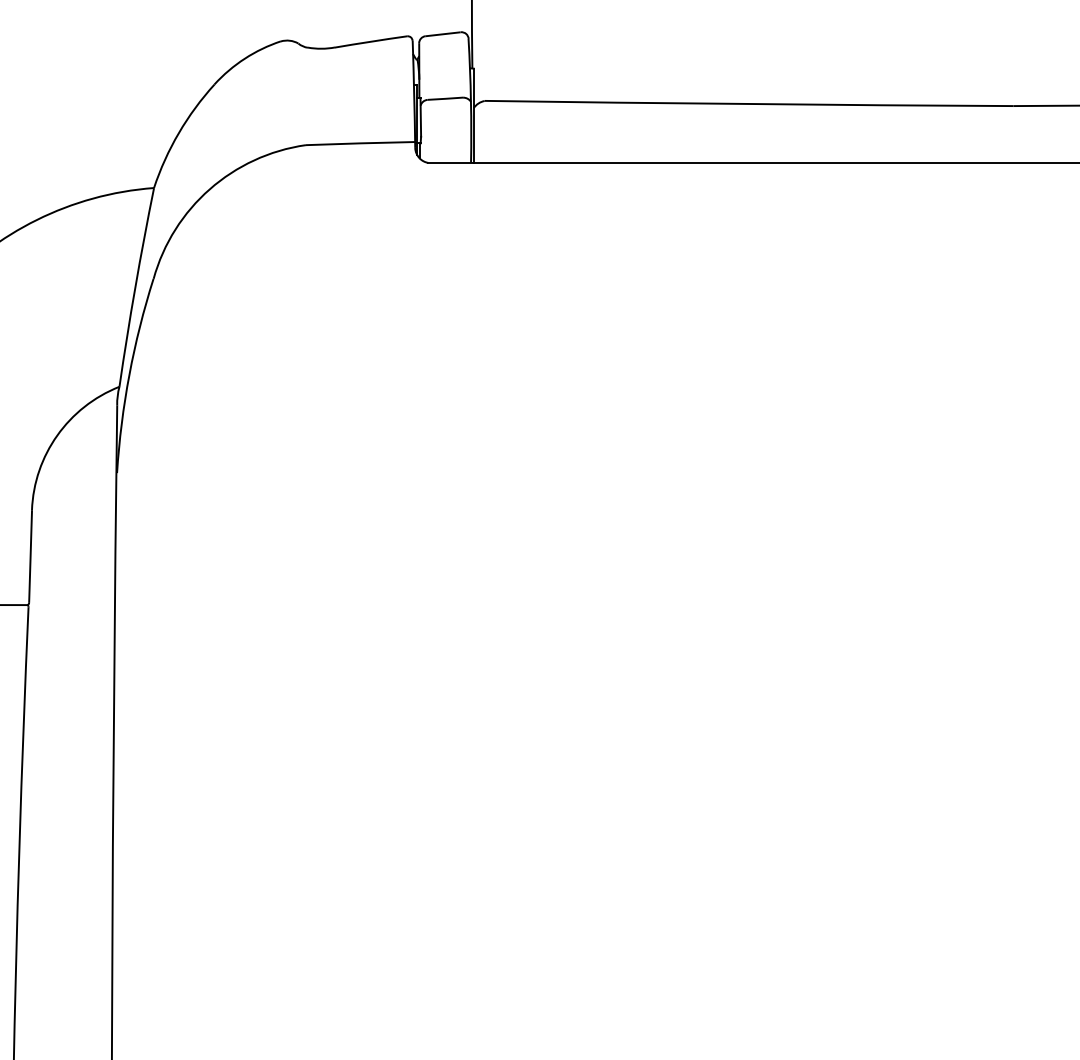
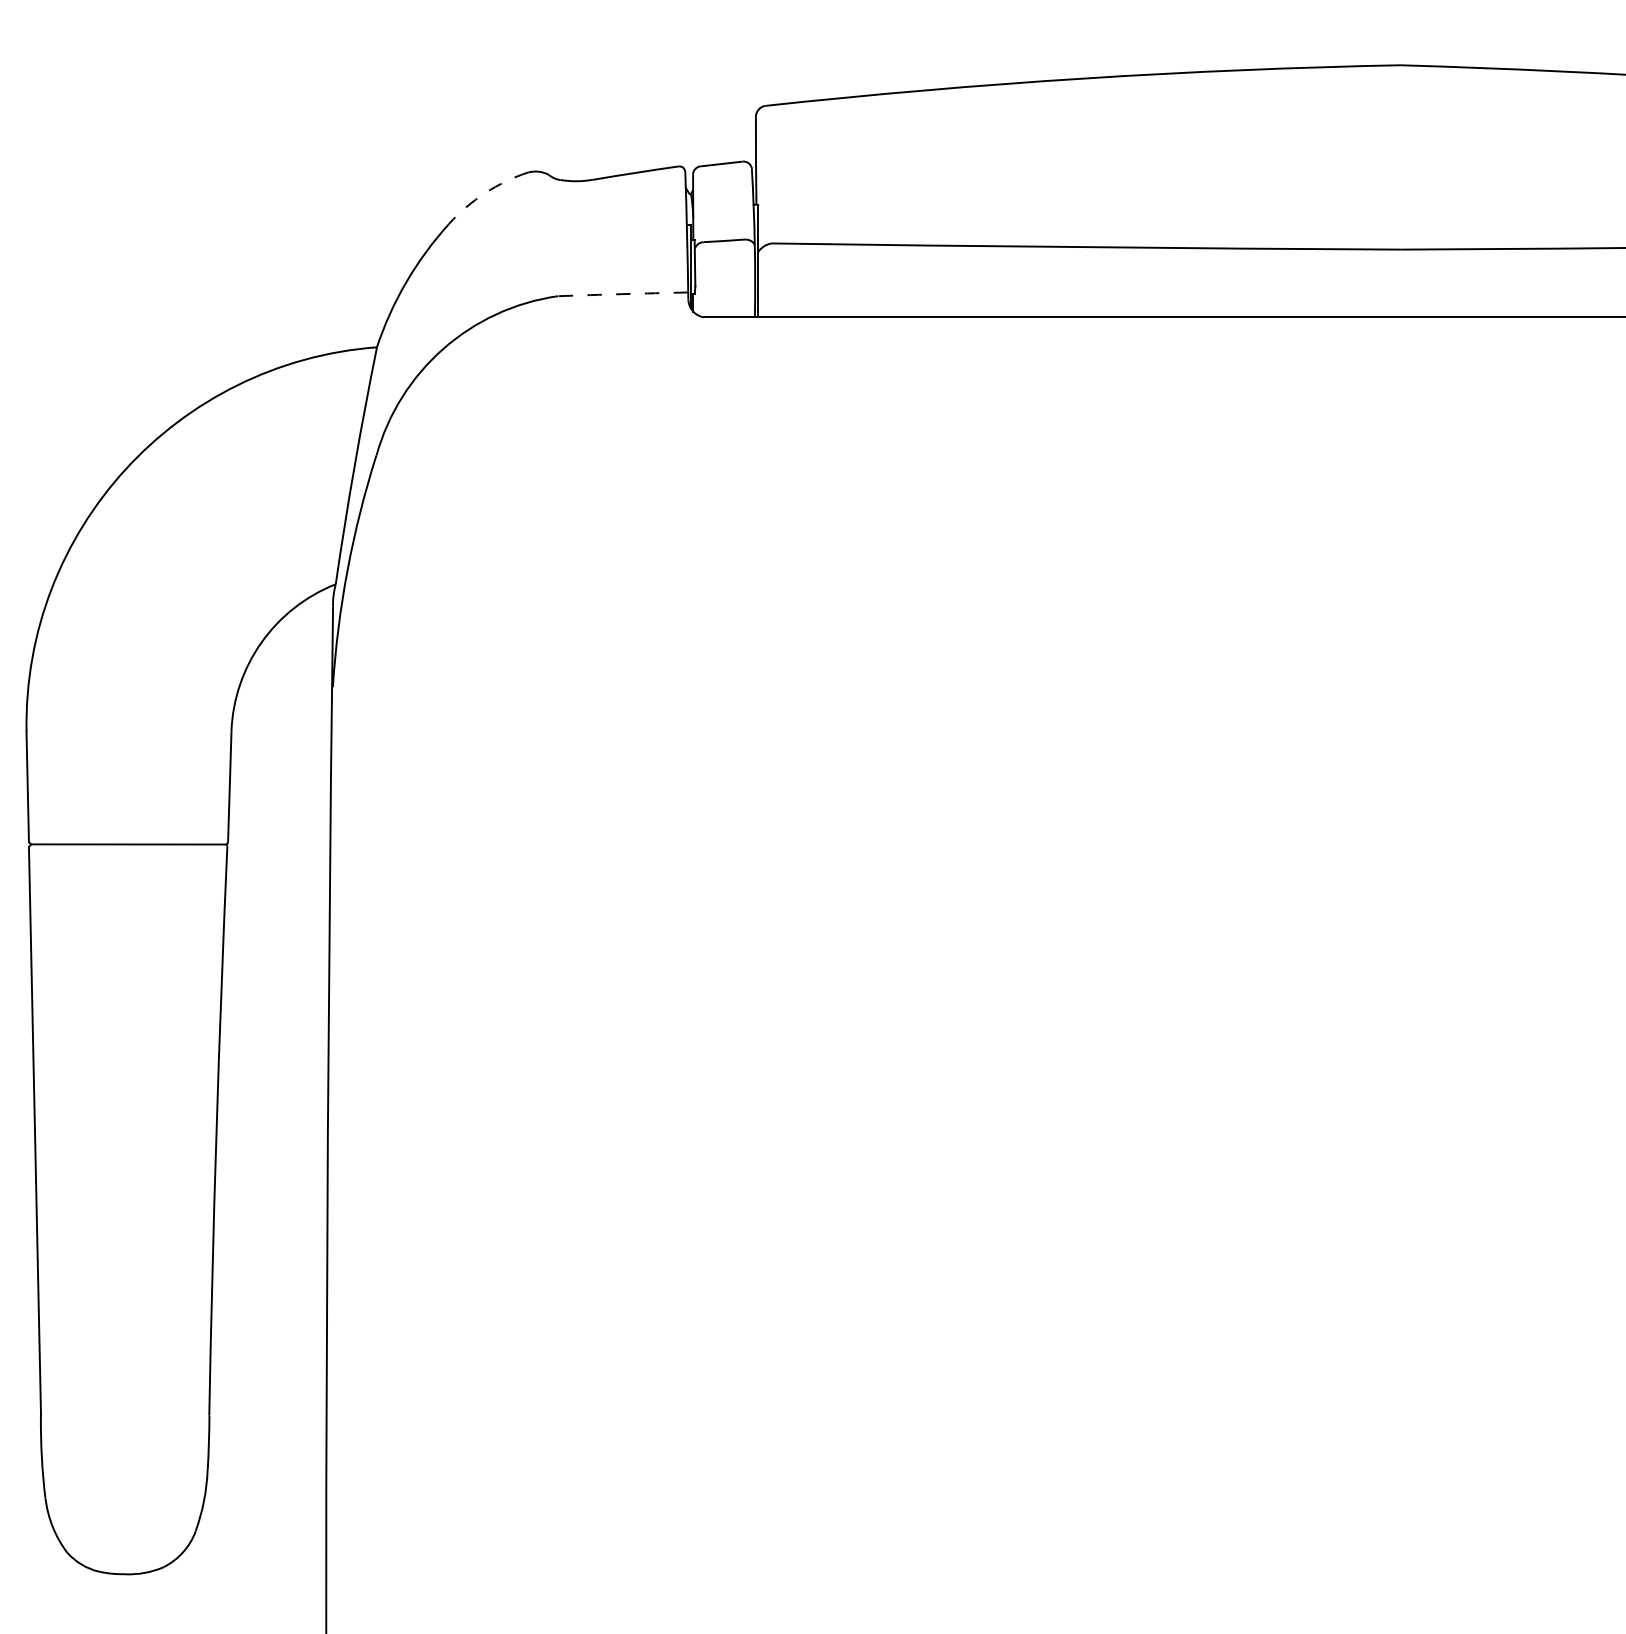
arc: (245, 59) -> (485, 193), solid -> dashed
arc: (360, 143) -> (623, 294), solid -> dashed

